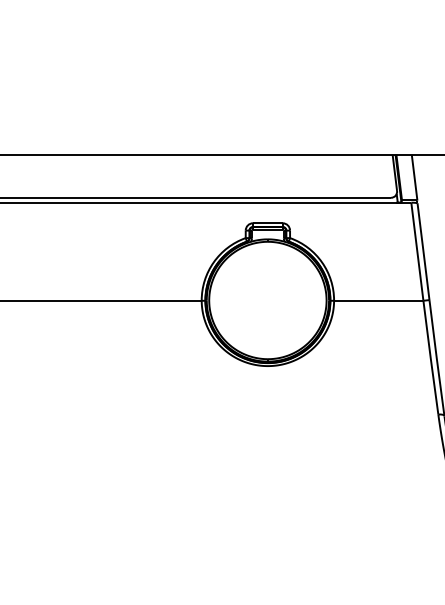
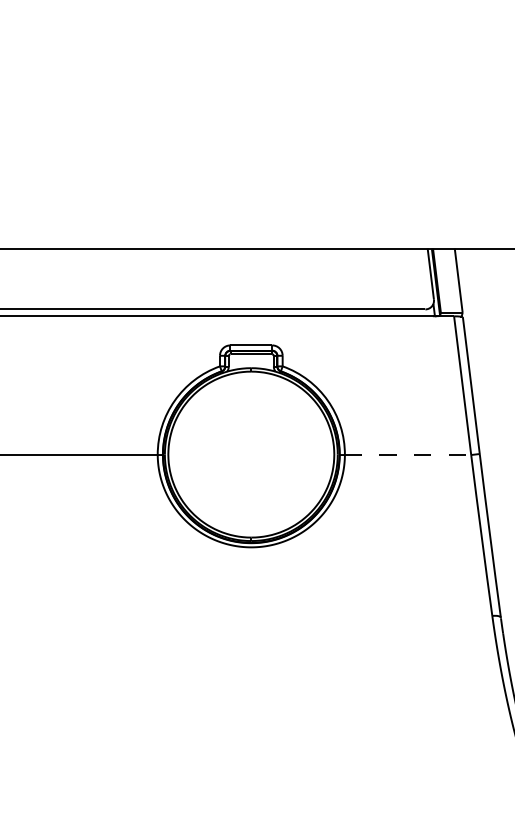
line: (378, 300) -> (407, 454), solid -> dashed

